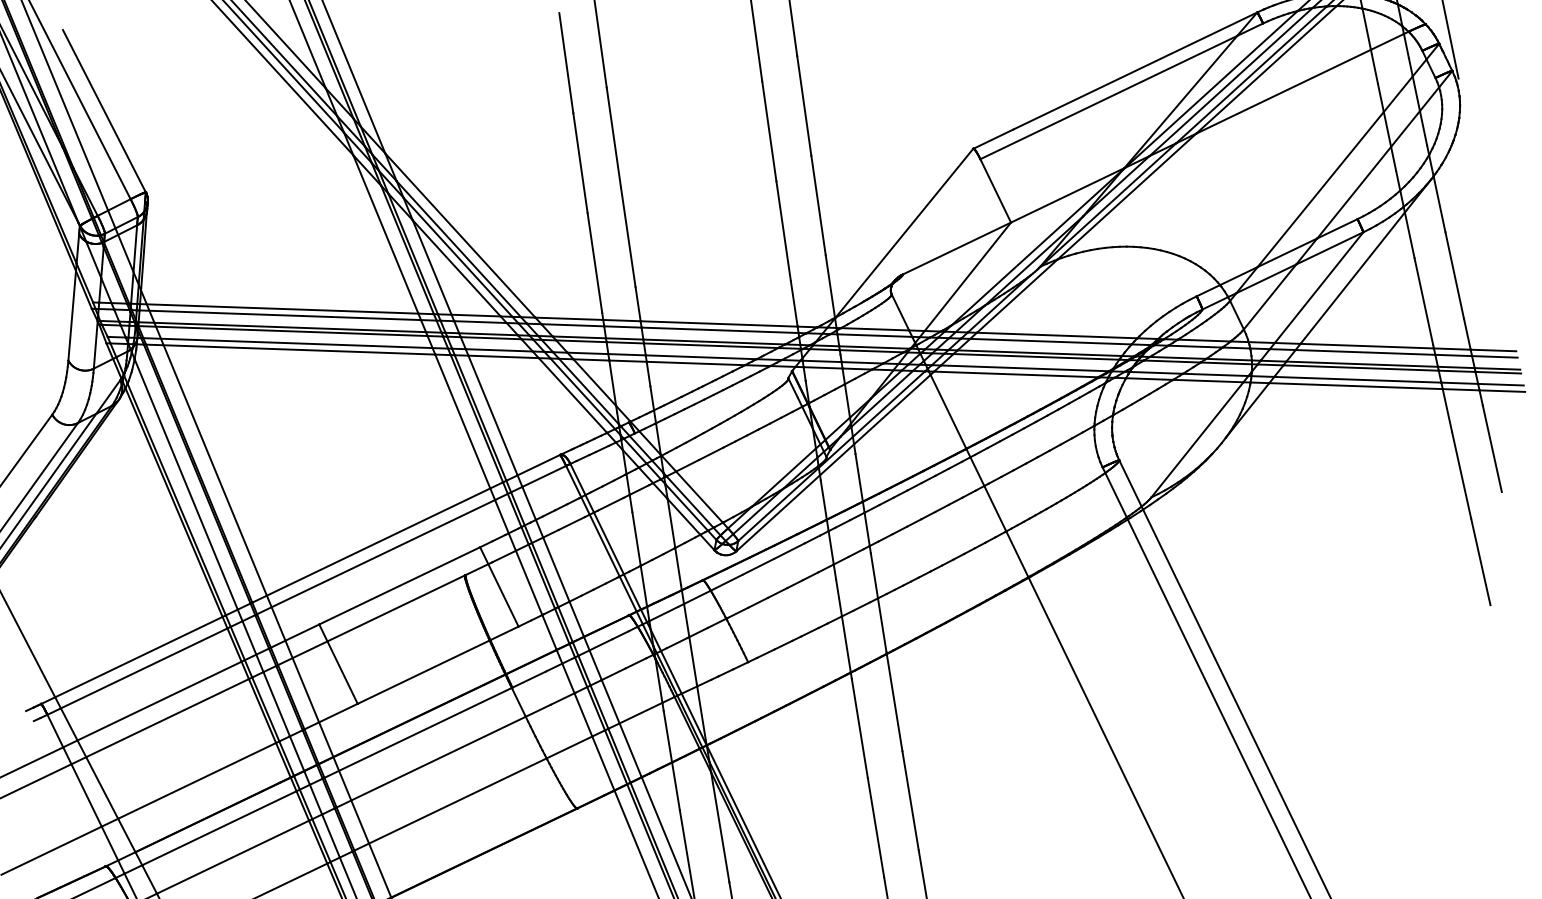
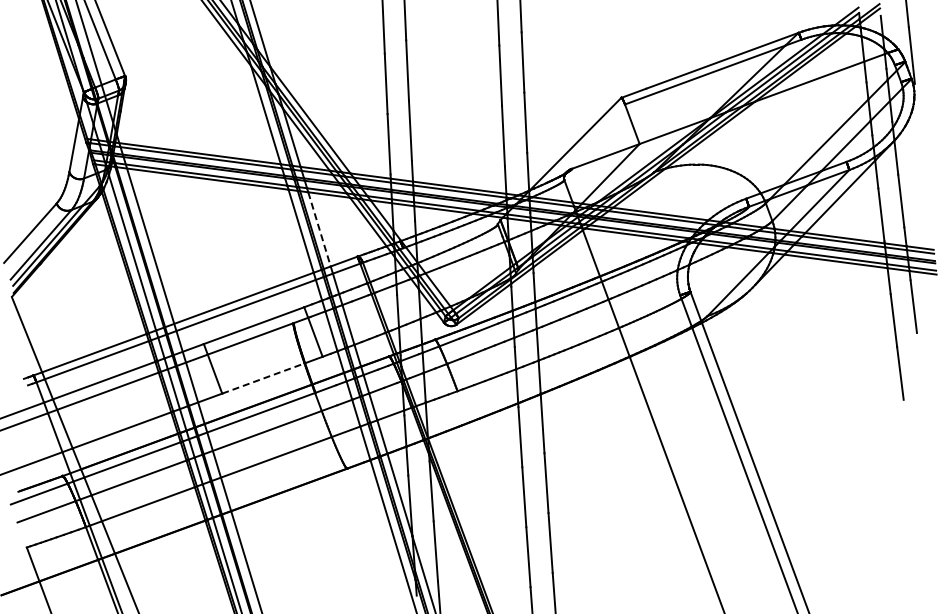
line: (492, 415) -> (319, 229), solid -> dashed
line: (423, 672) -> (263, 378), solid -> dashed

